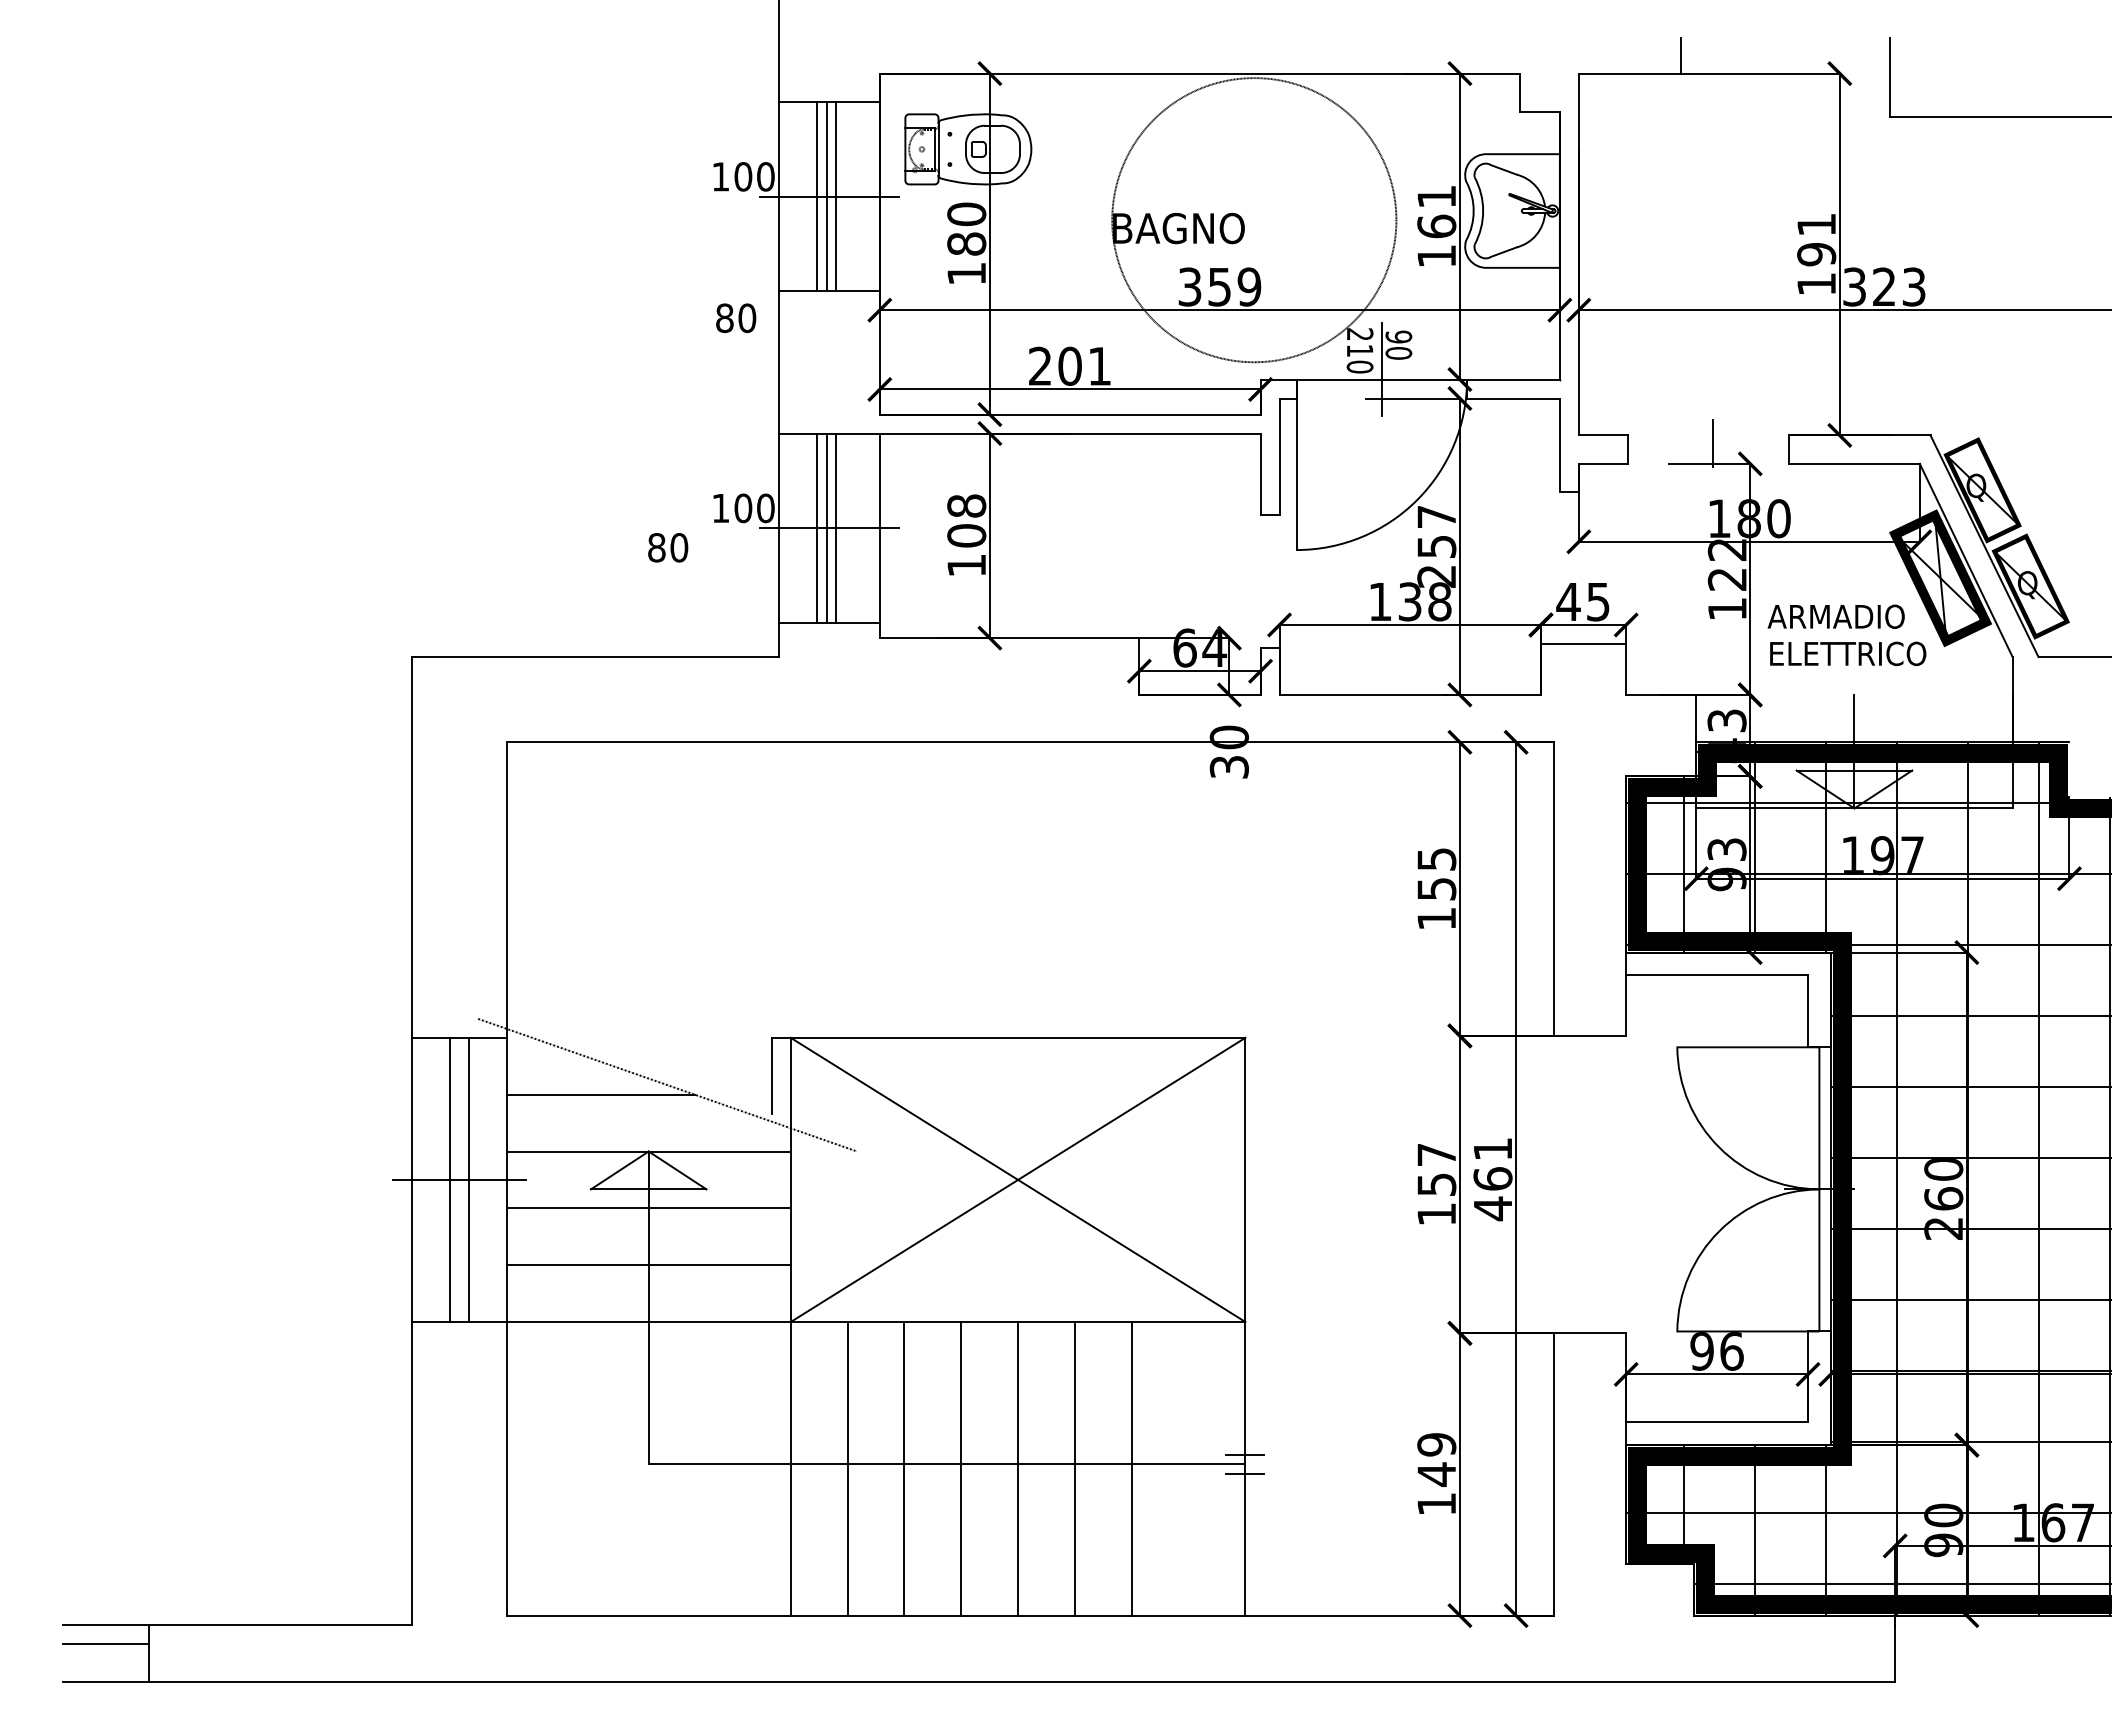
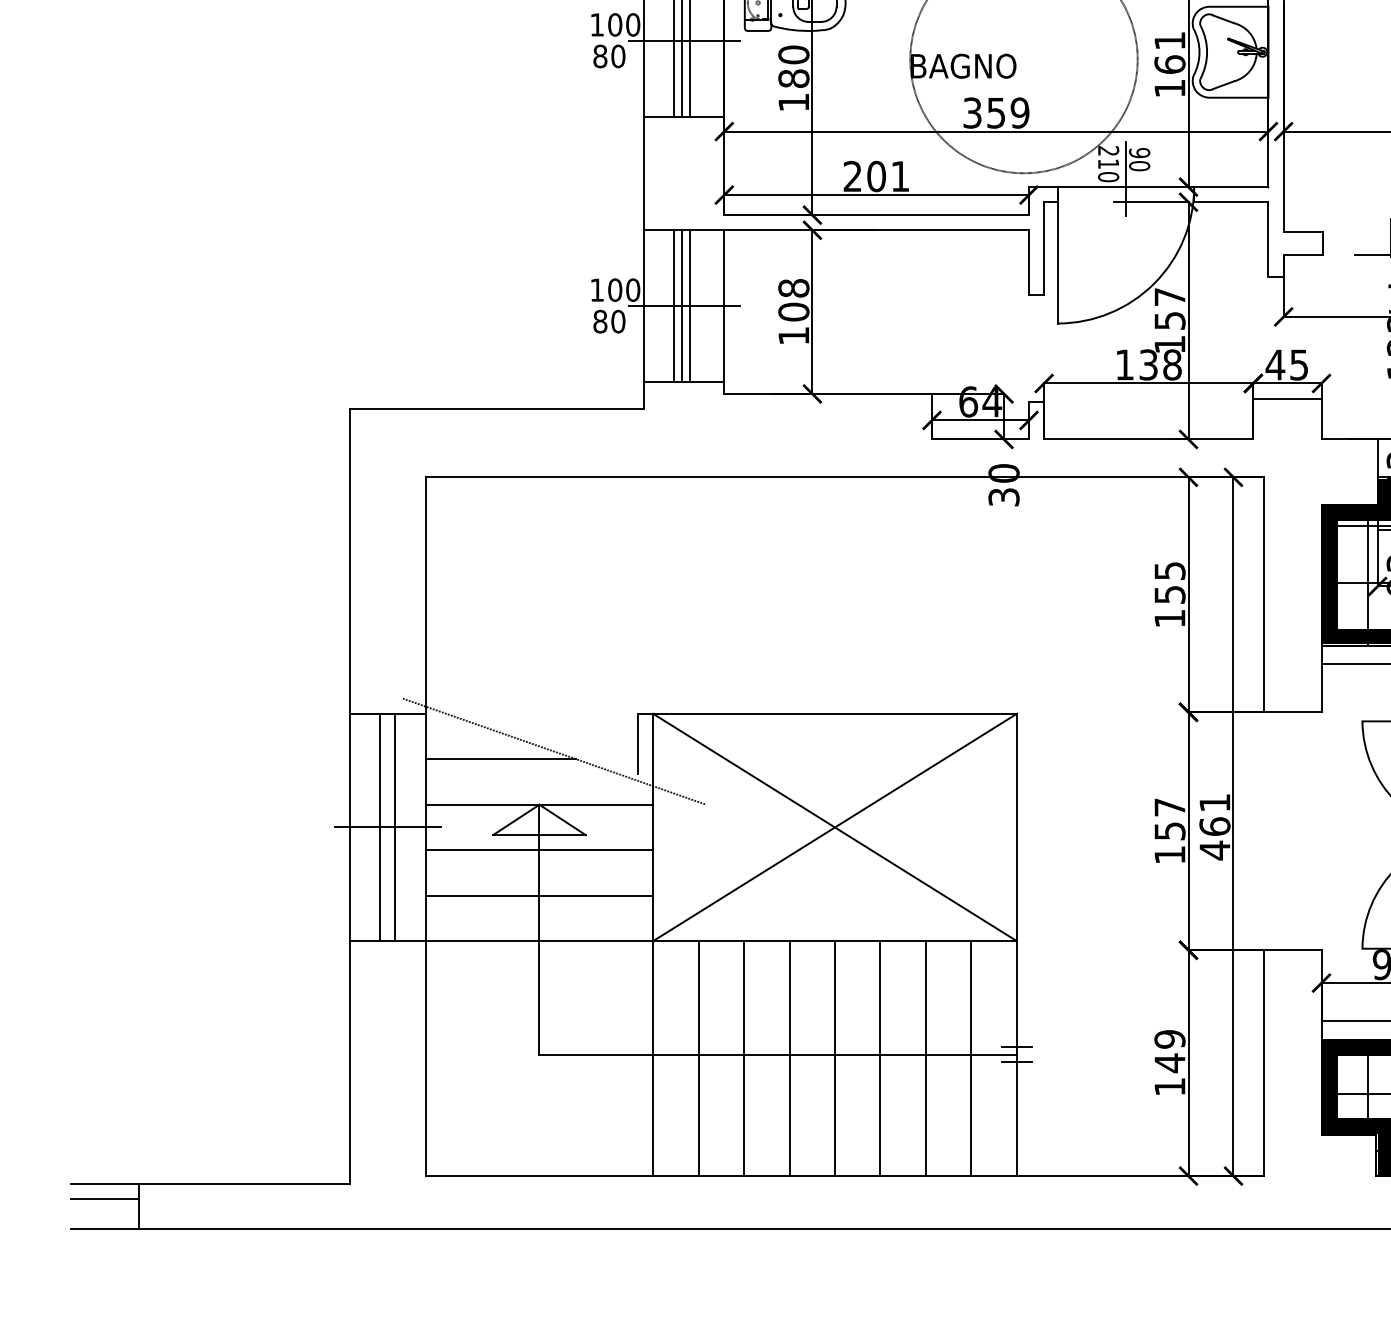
text: (736, 318) -> (609, 56), moved
text: (668, 547) -> (609, 321), moved
text: (1436, 576) -> (1169, 344), 257 -> 157
line: (1188, 1468) -> (971, 1058), added

